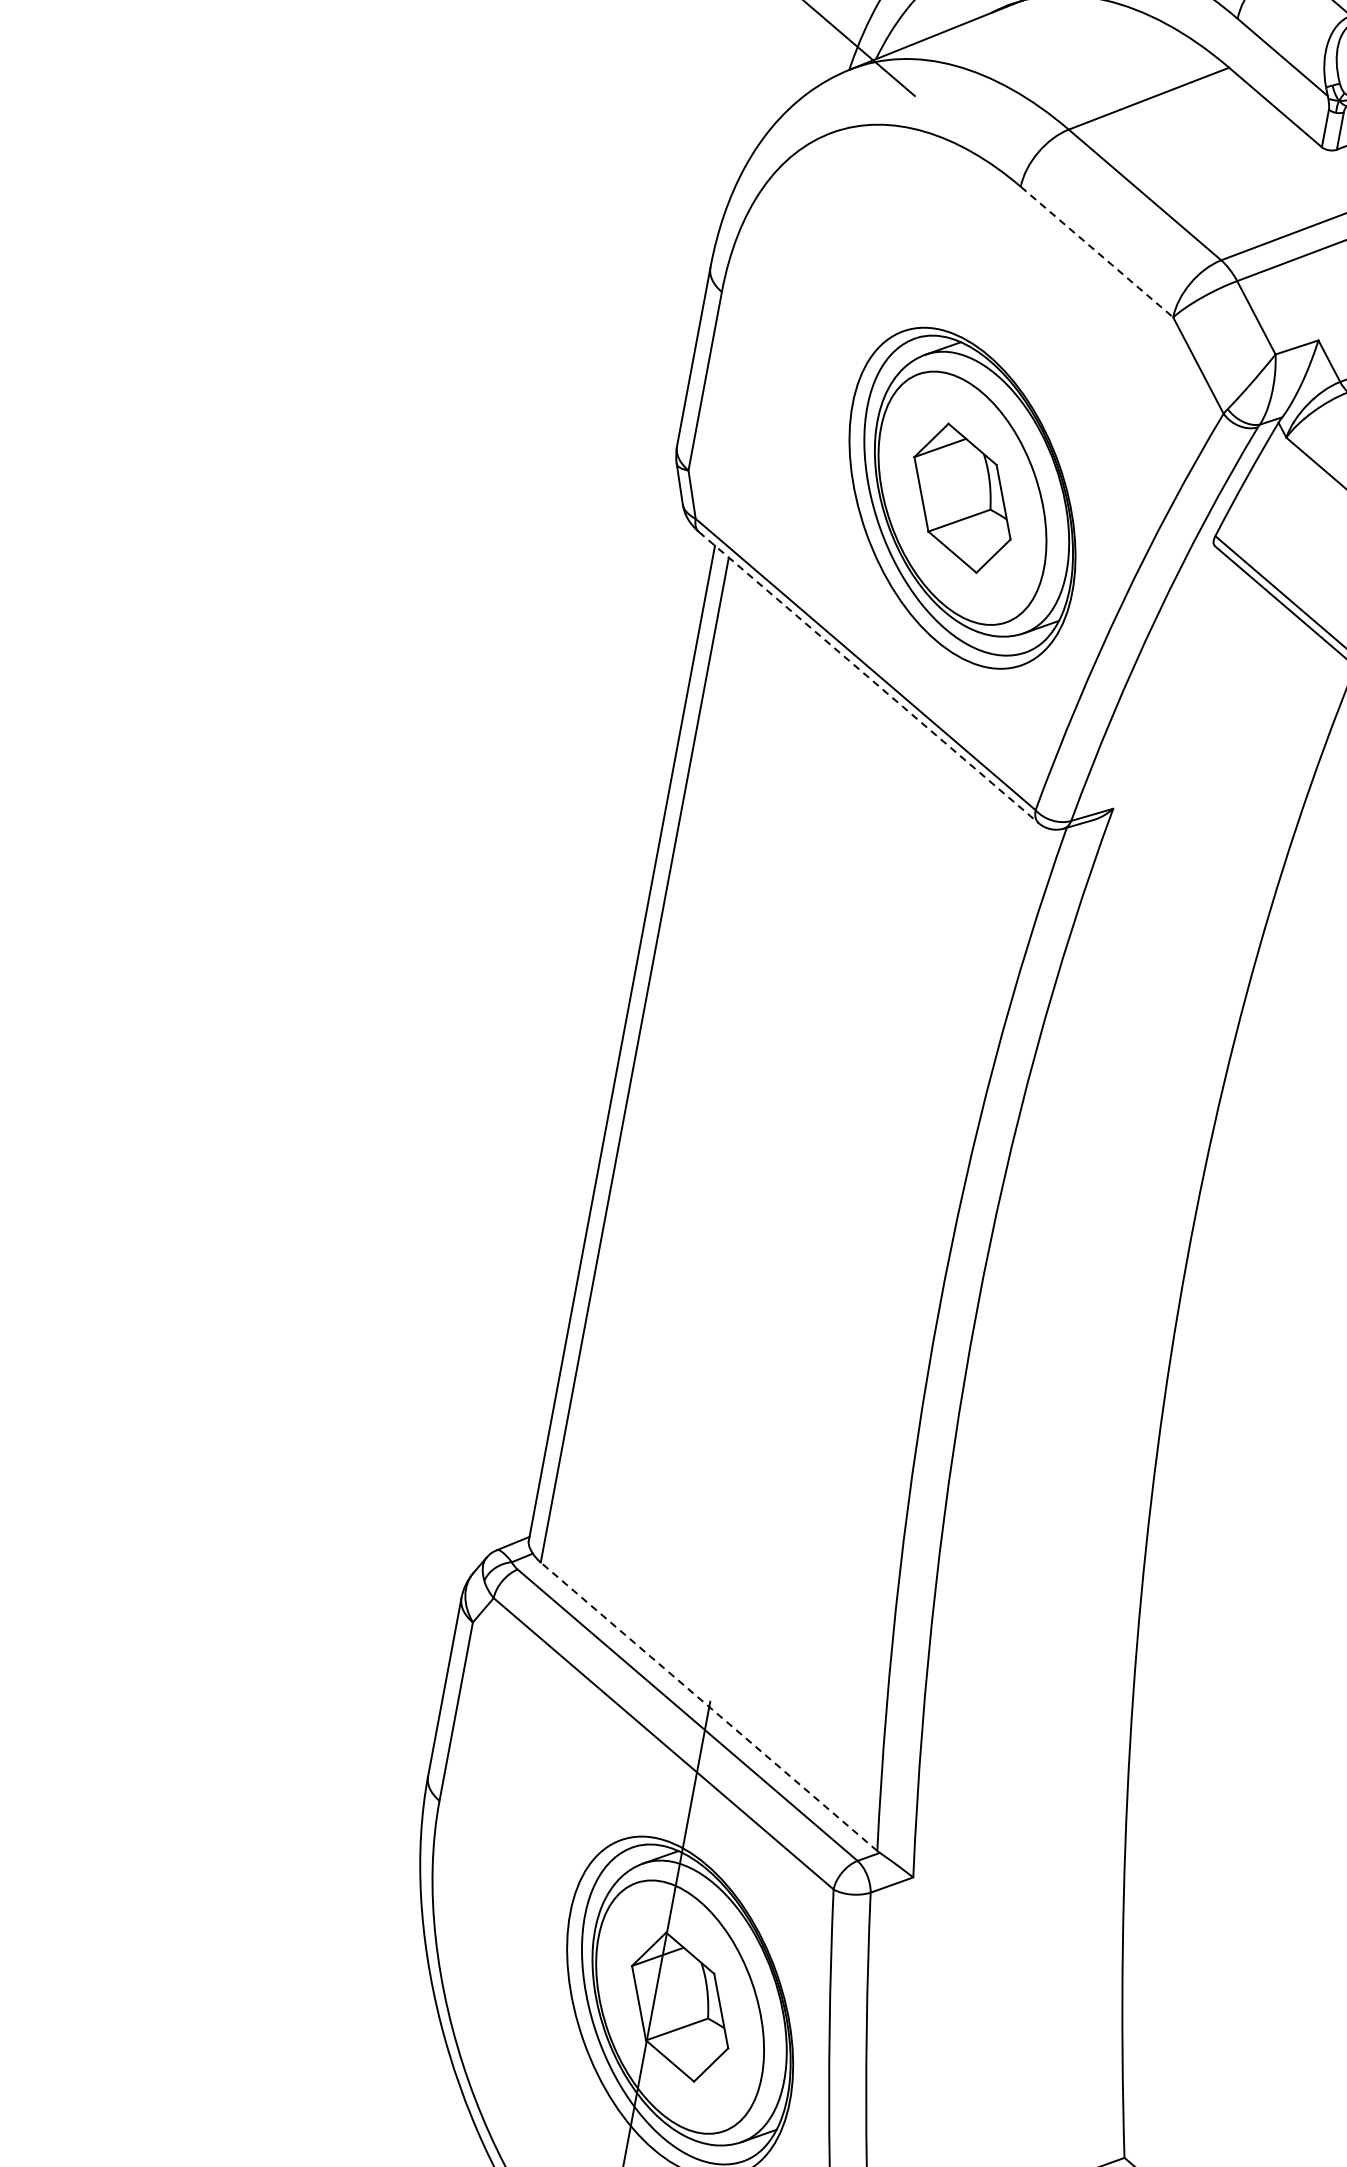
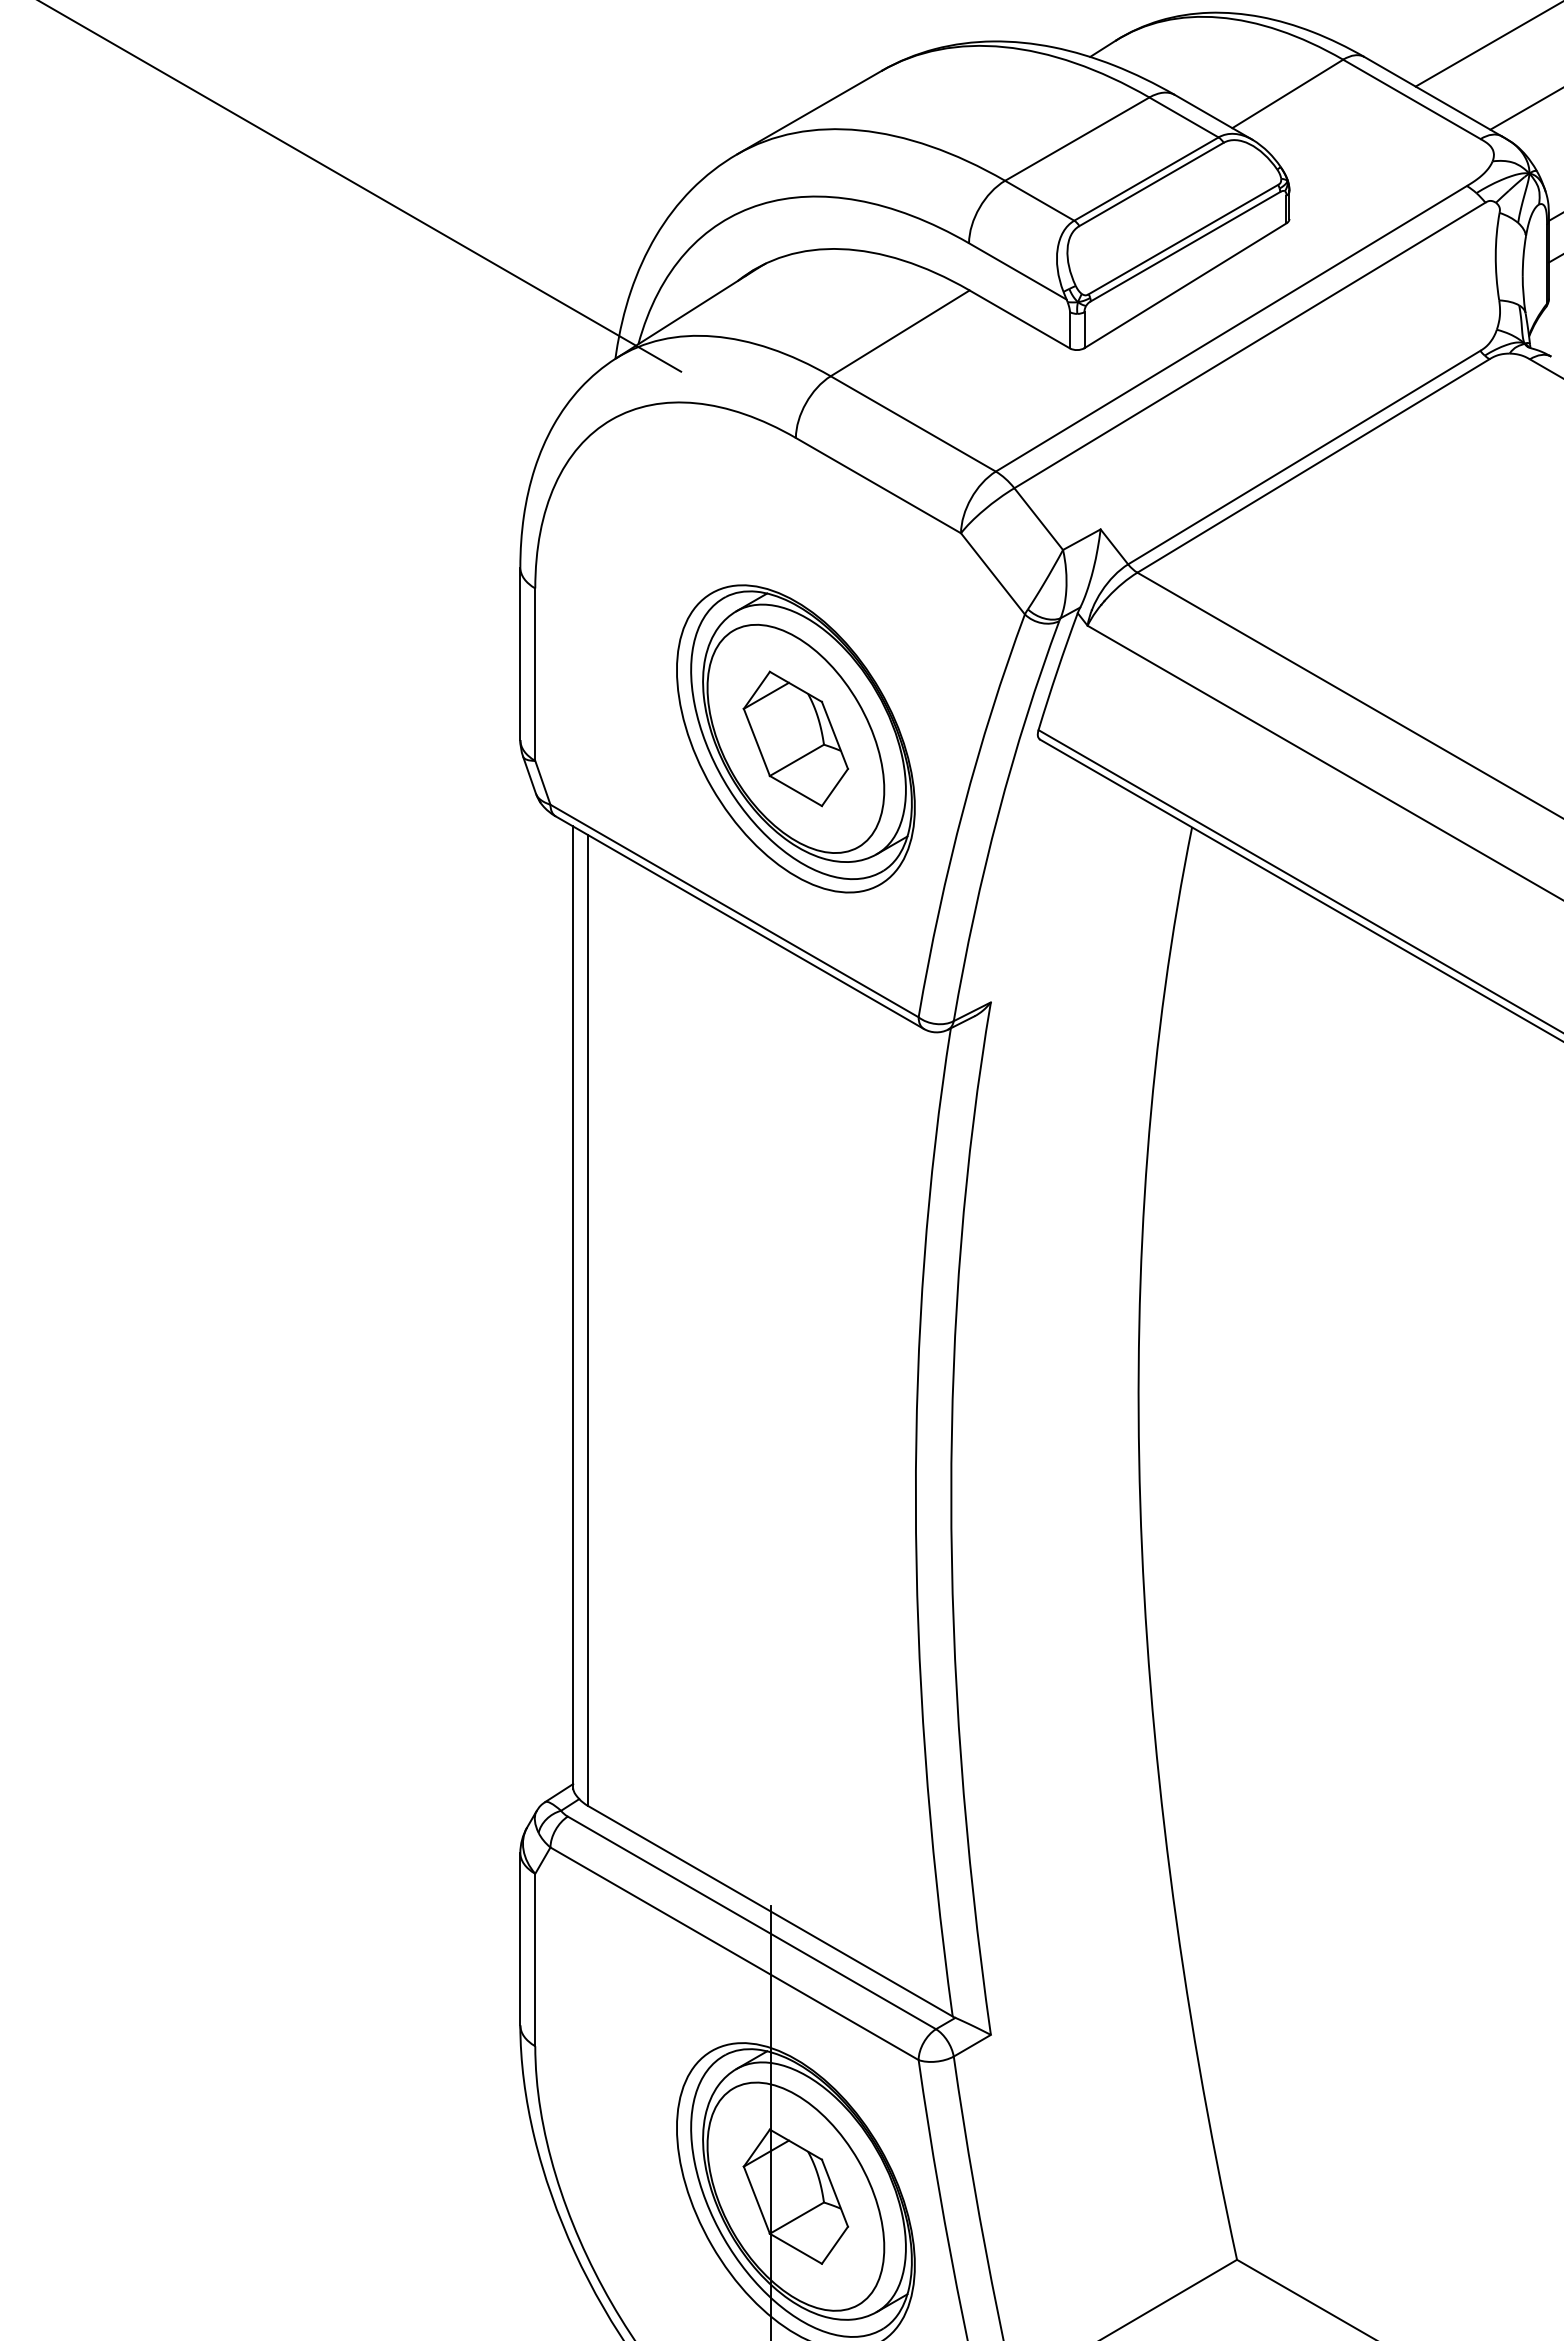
line: (1097, 251) -> (878, 485), dashed -> solid
line: (868, 677) -> (739, 922), dashed -> solid
line: (708, 1706) -> (769, 1911), dashed -> solid

